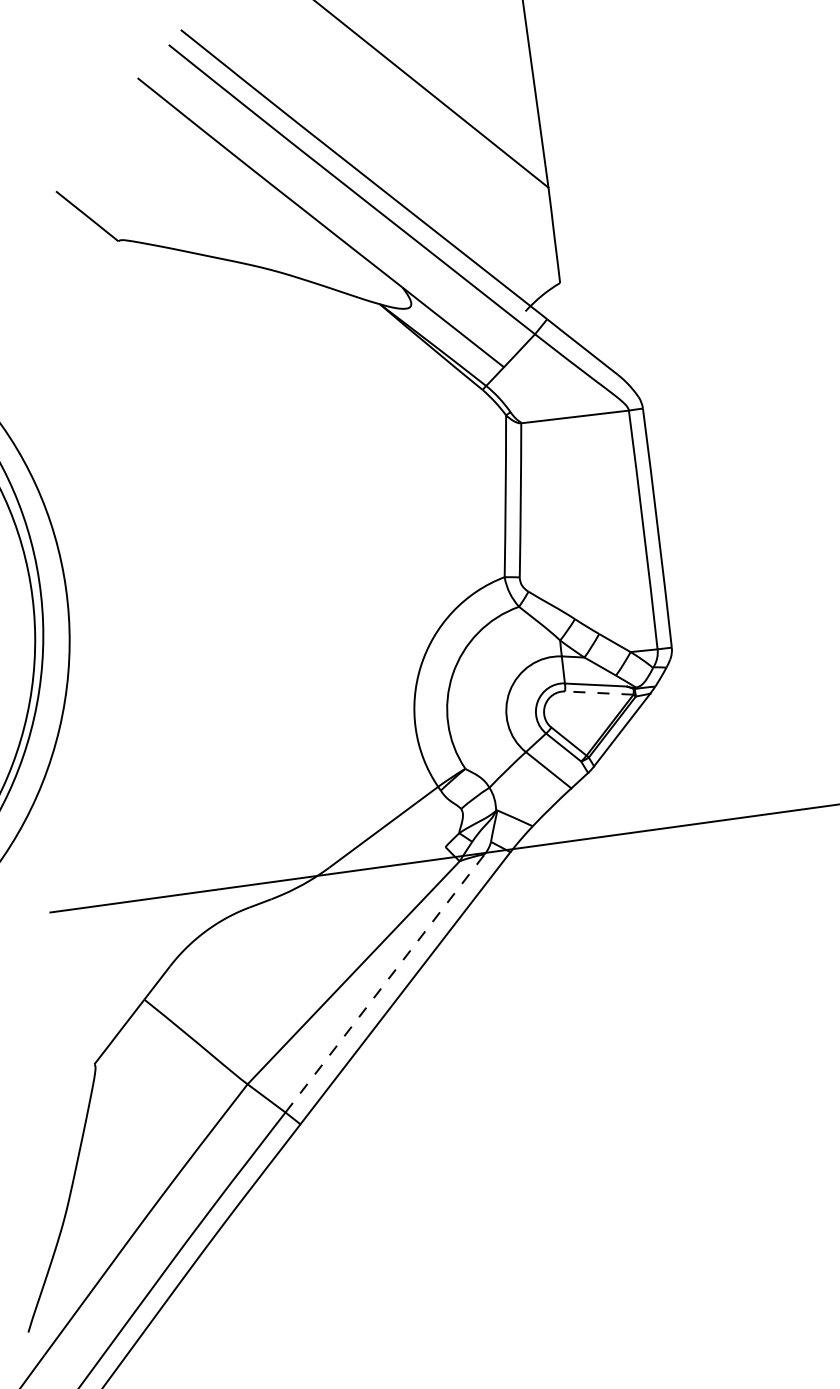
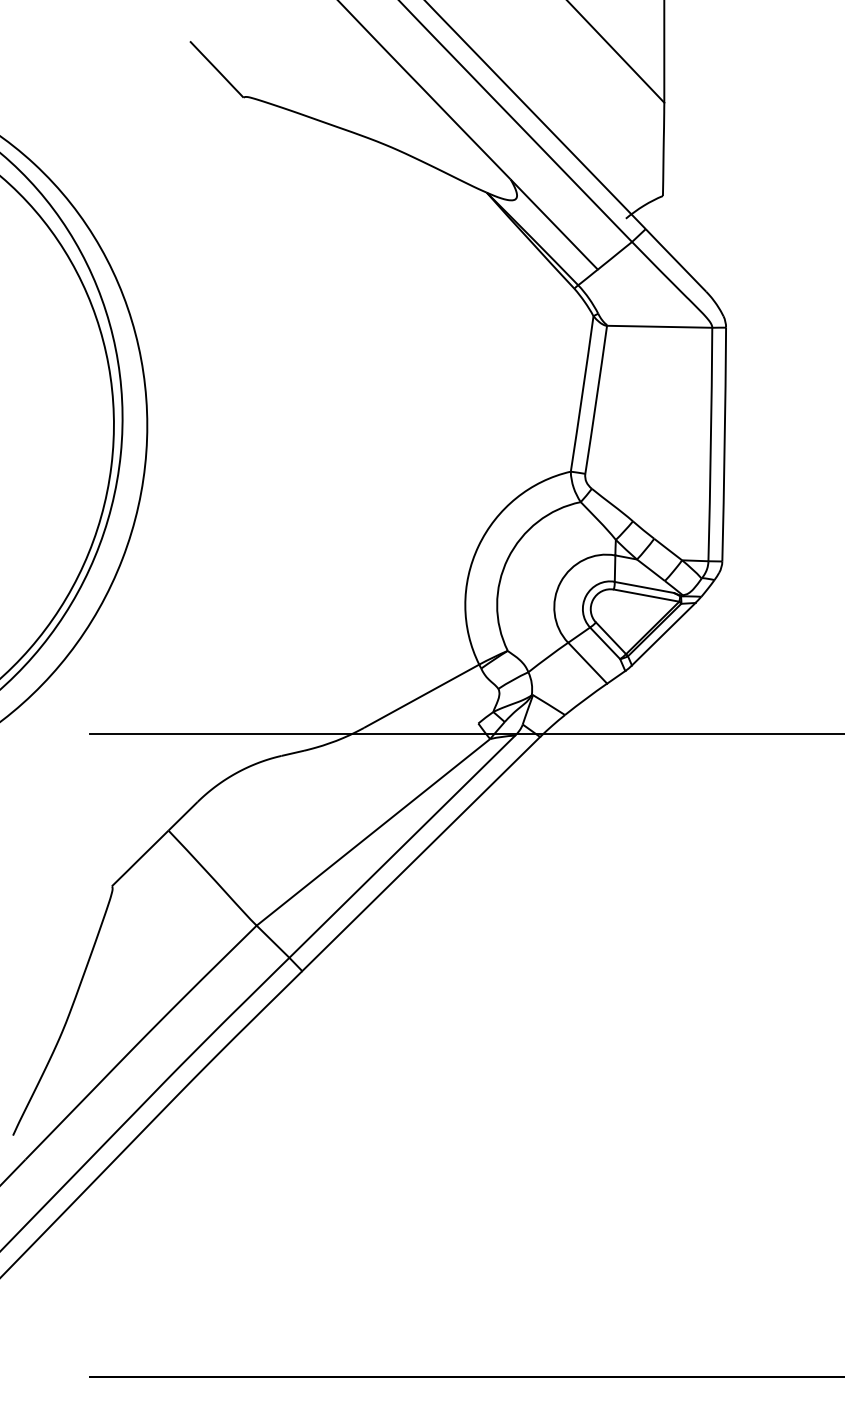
line: (599, 692) -> (646, 595), dashed -> solid
line: (385, 983) -> (402, 846), dashed -> solid

